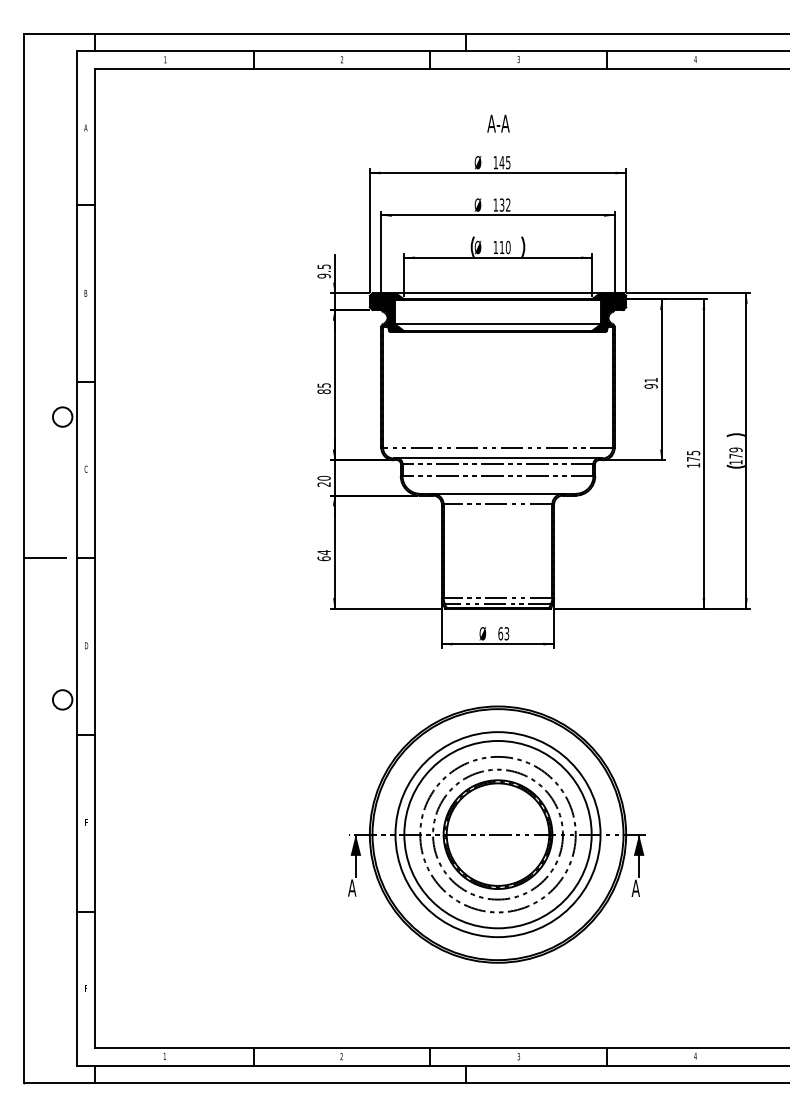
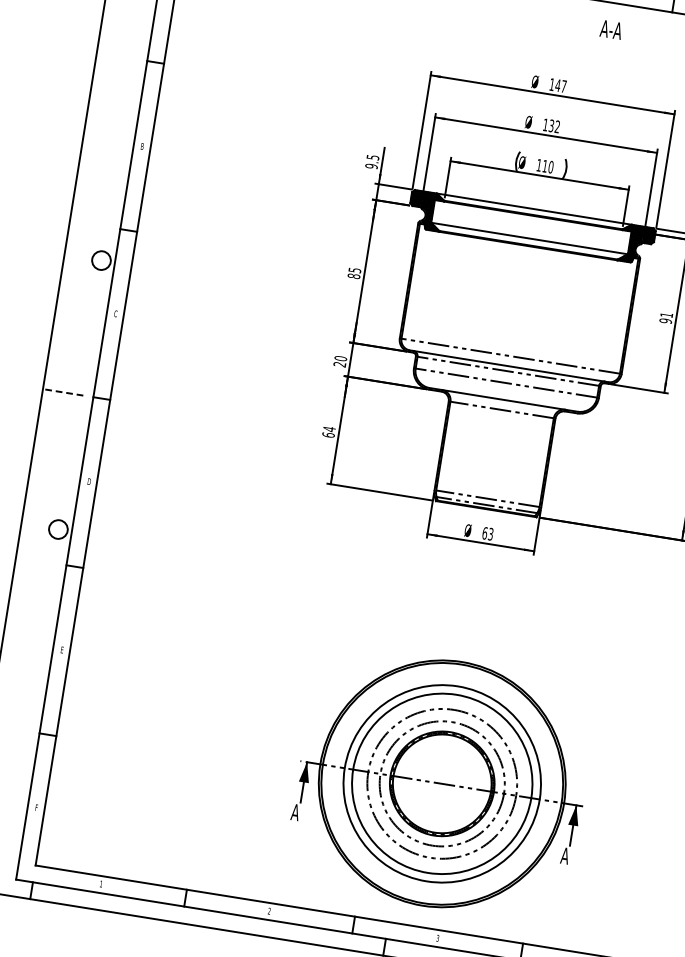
text: (498, 123) -> (611, 29), moved
text: (508, 162) -> (564, 86), 145 -> 147
line: (44, 558) -> (62, 392), solid -> dashed
part: (496, 834) -> (440, 783), moved

